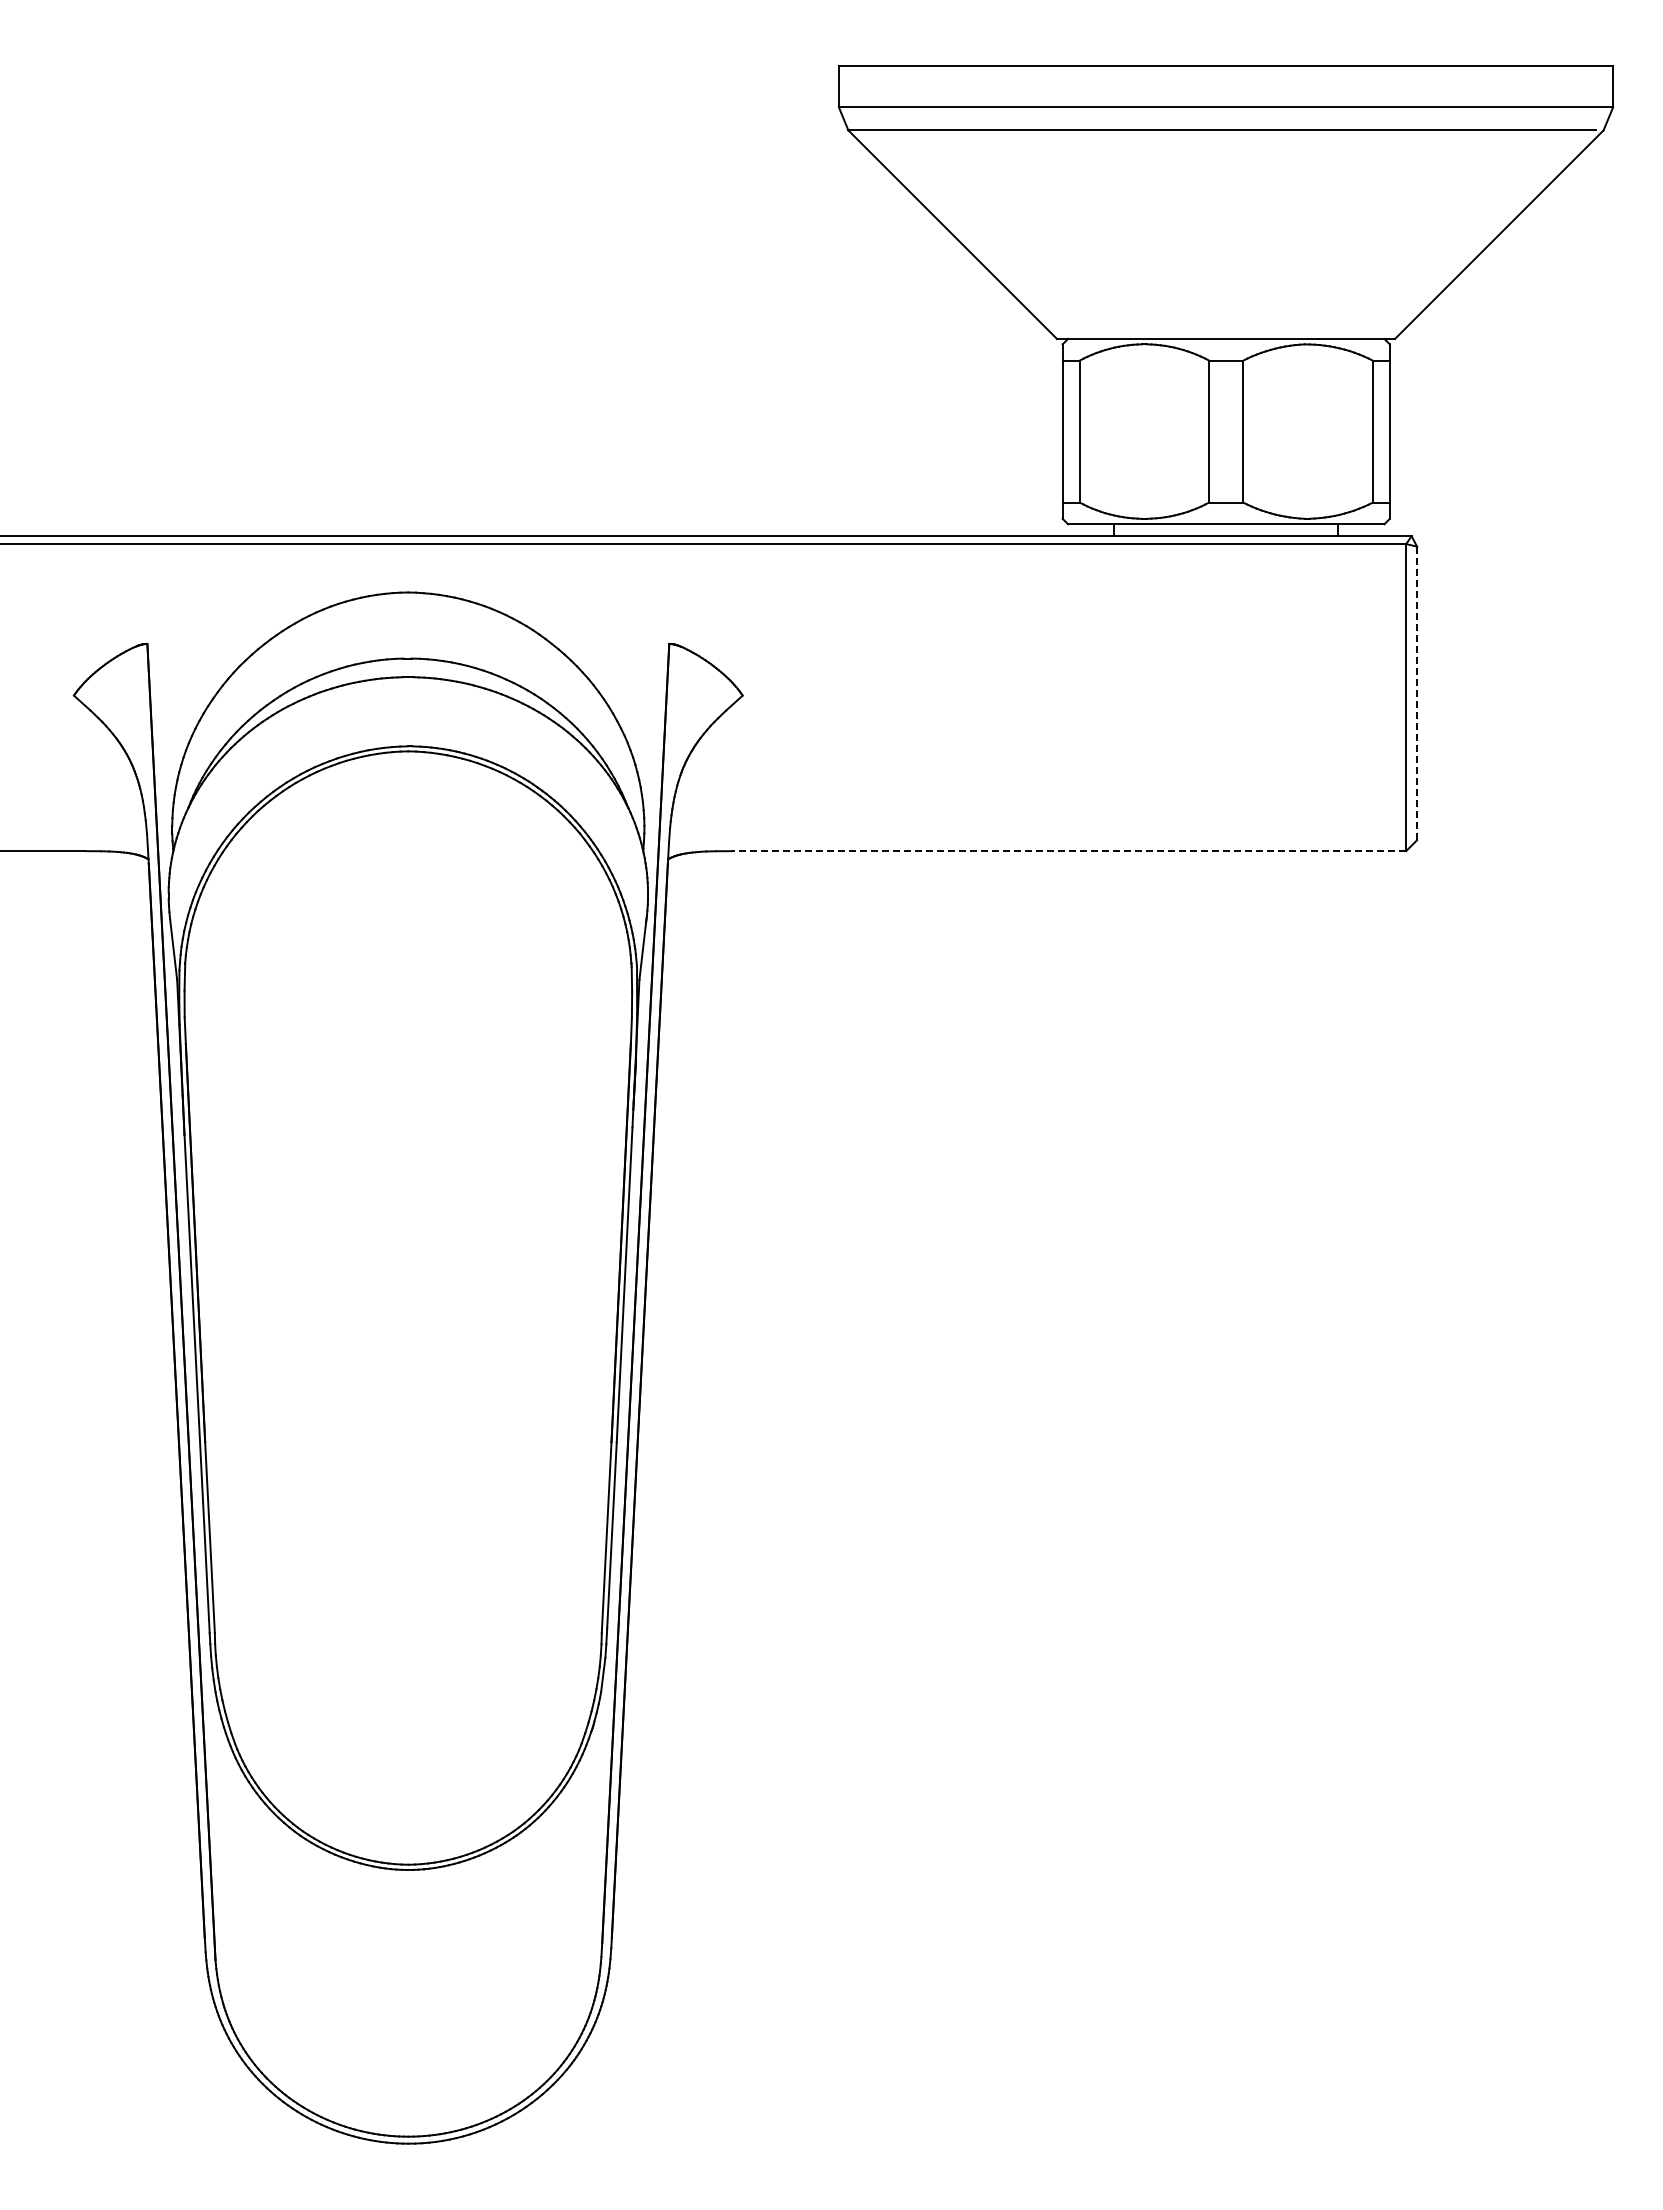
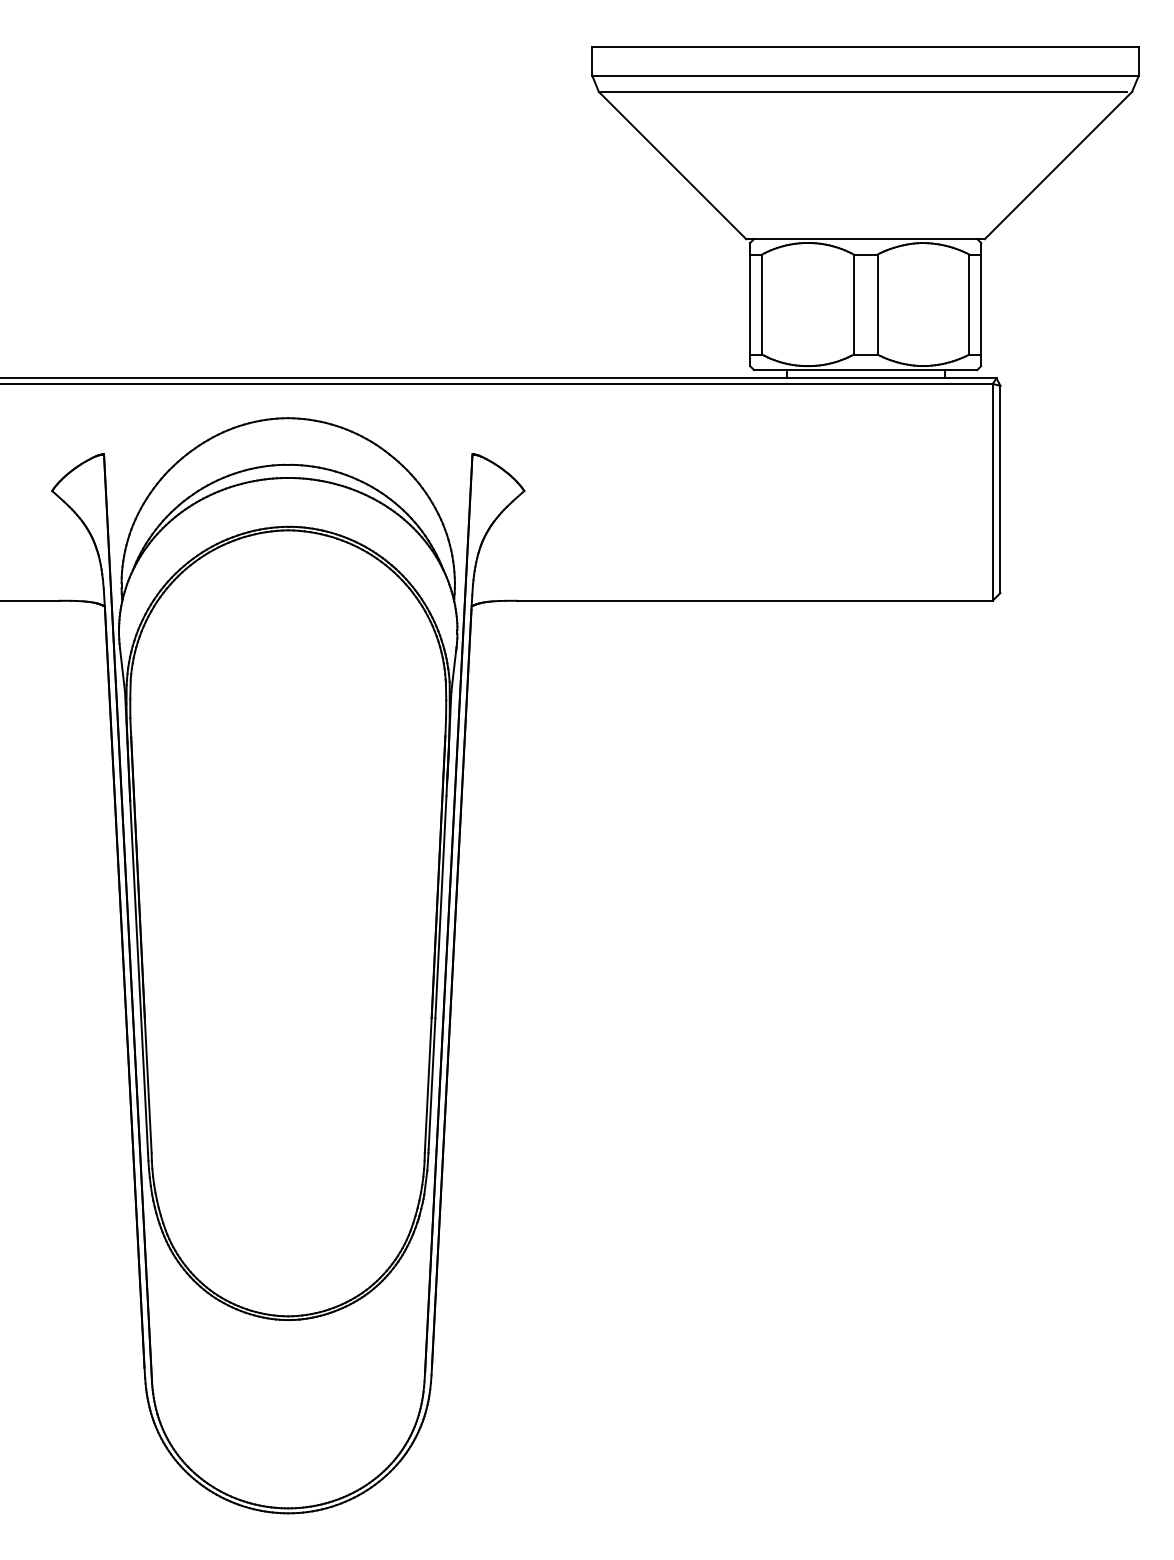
line: (1417, 693) -> (1000, 489), dashed -> solid
line: (1068, 851) -> (754, 601), dashed -> solid

